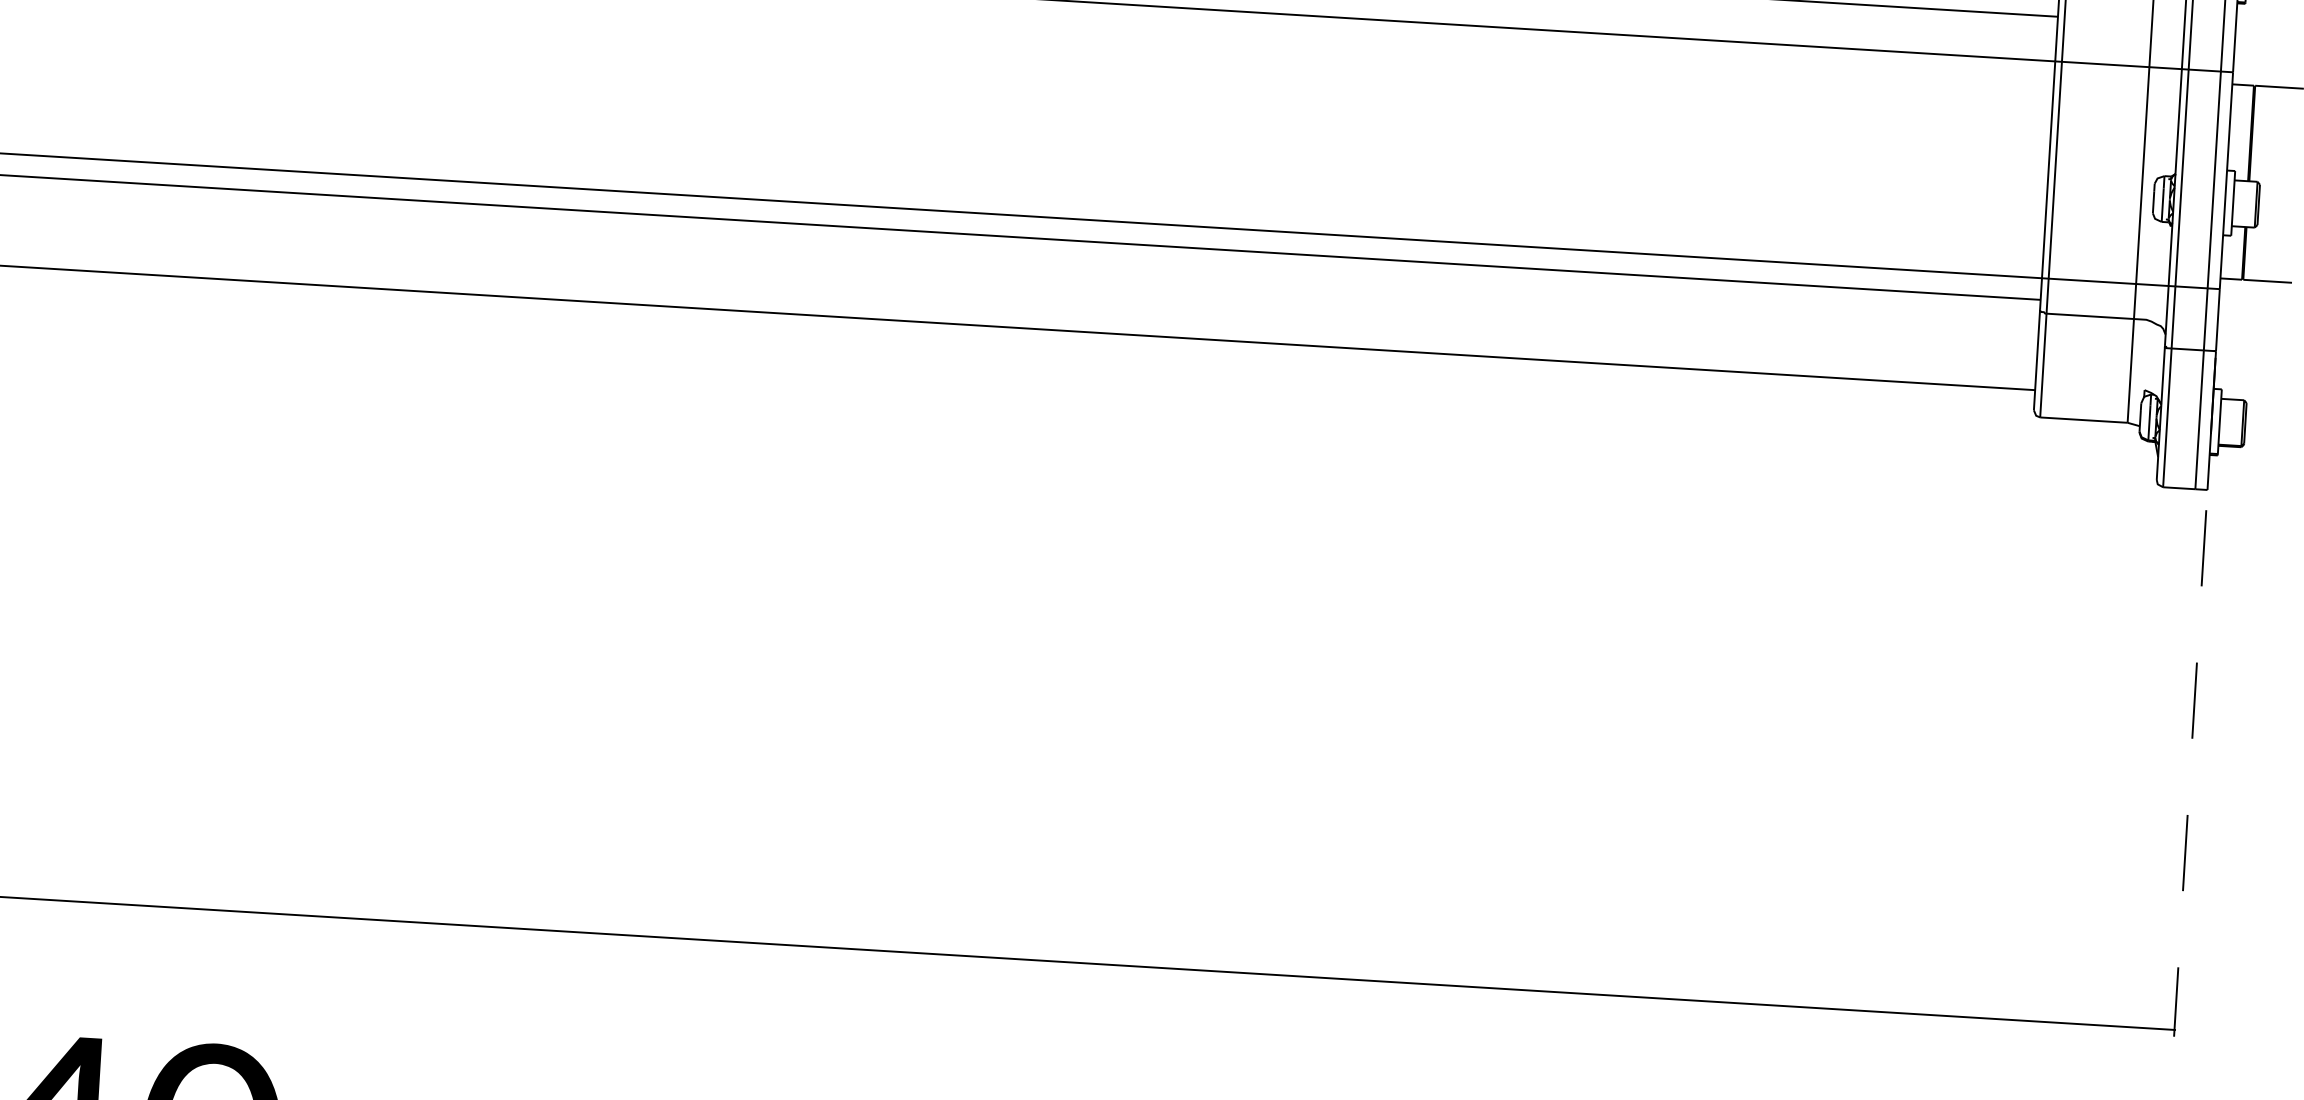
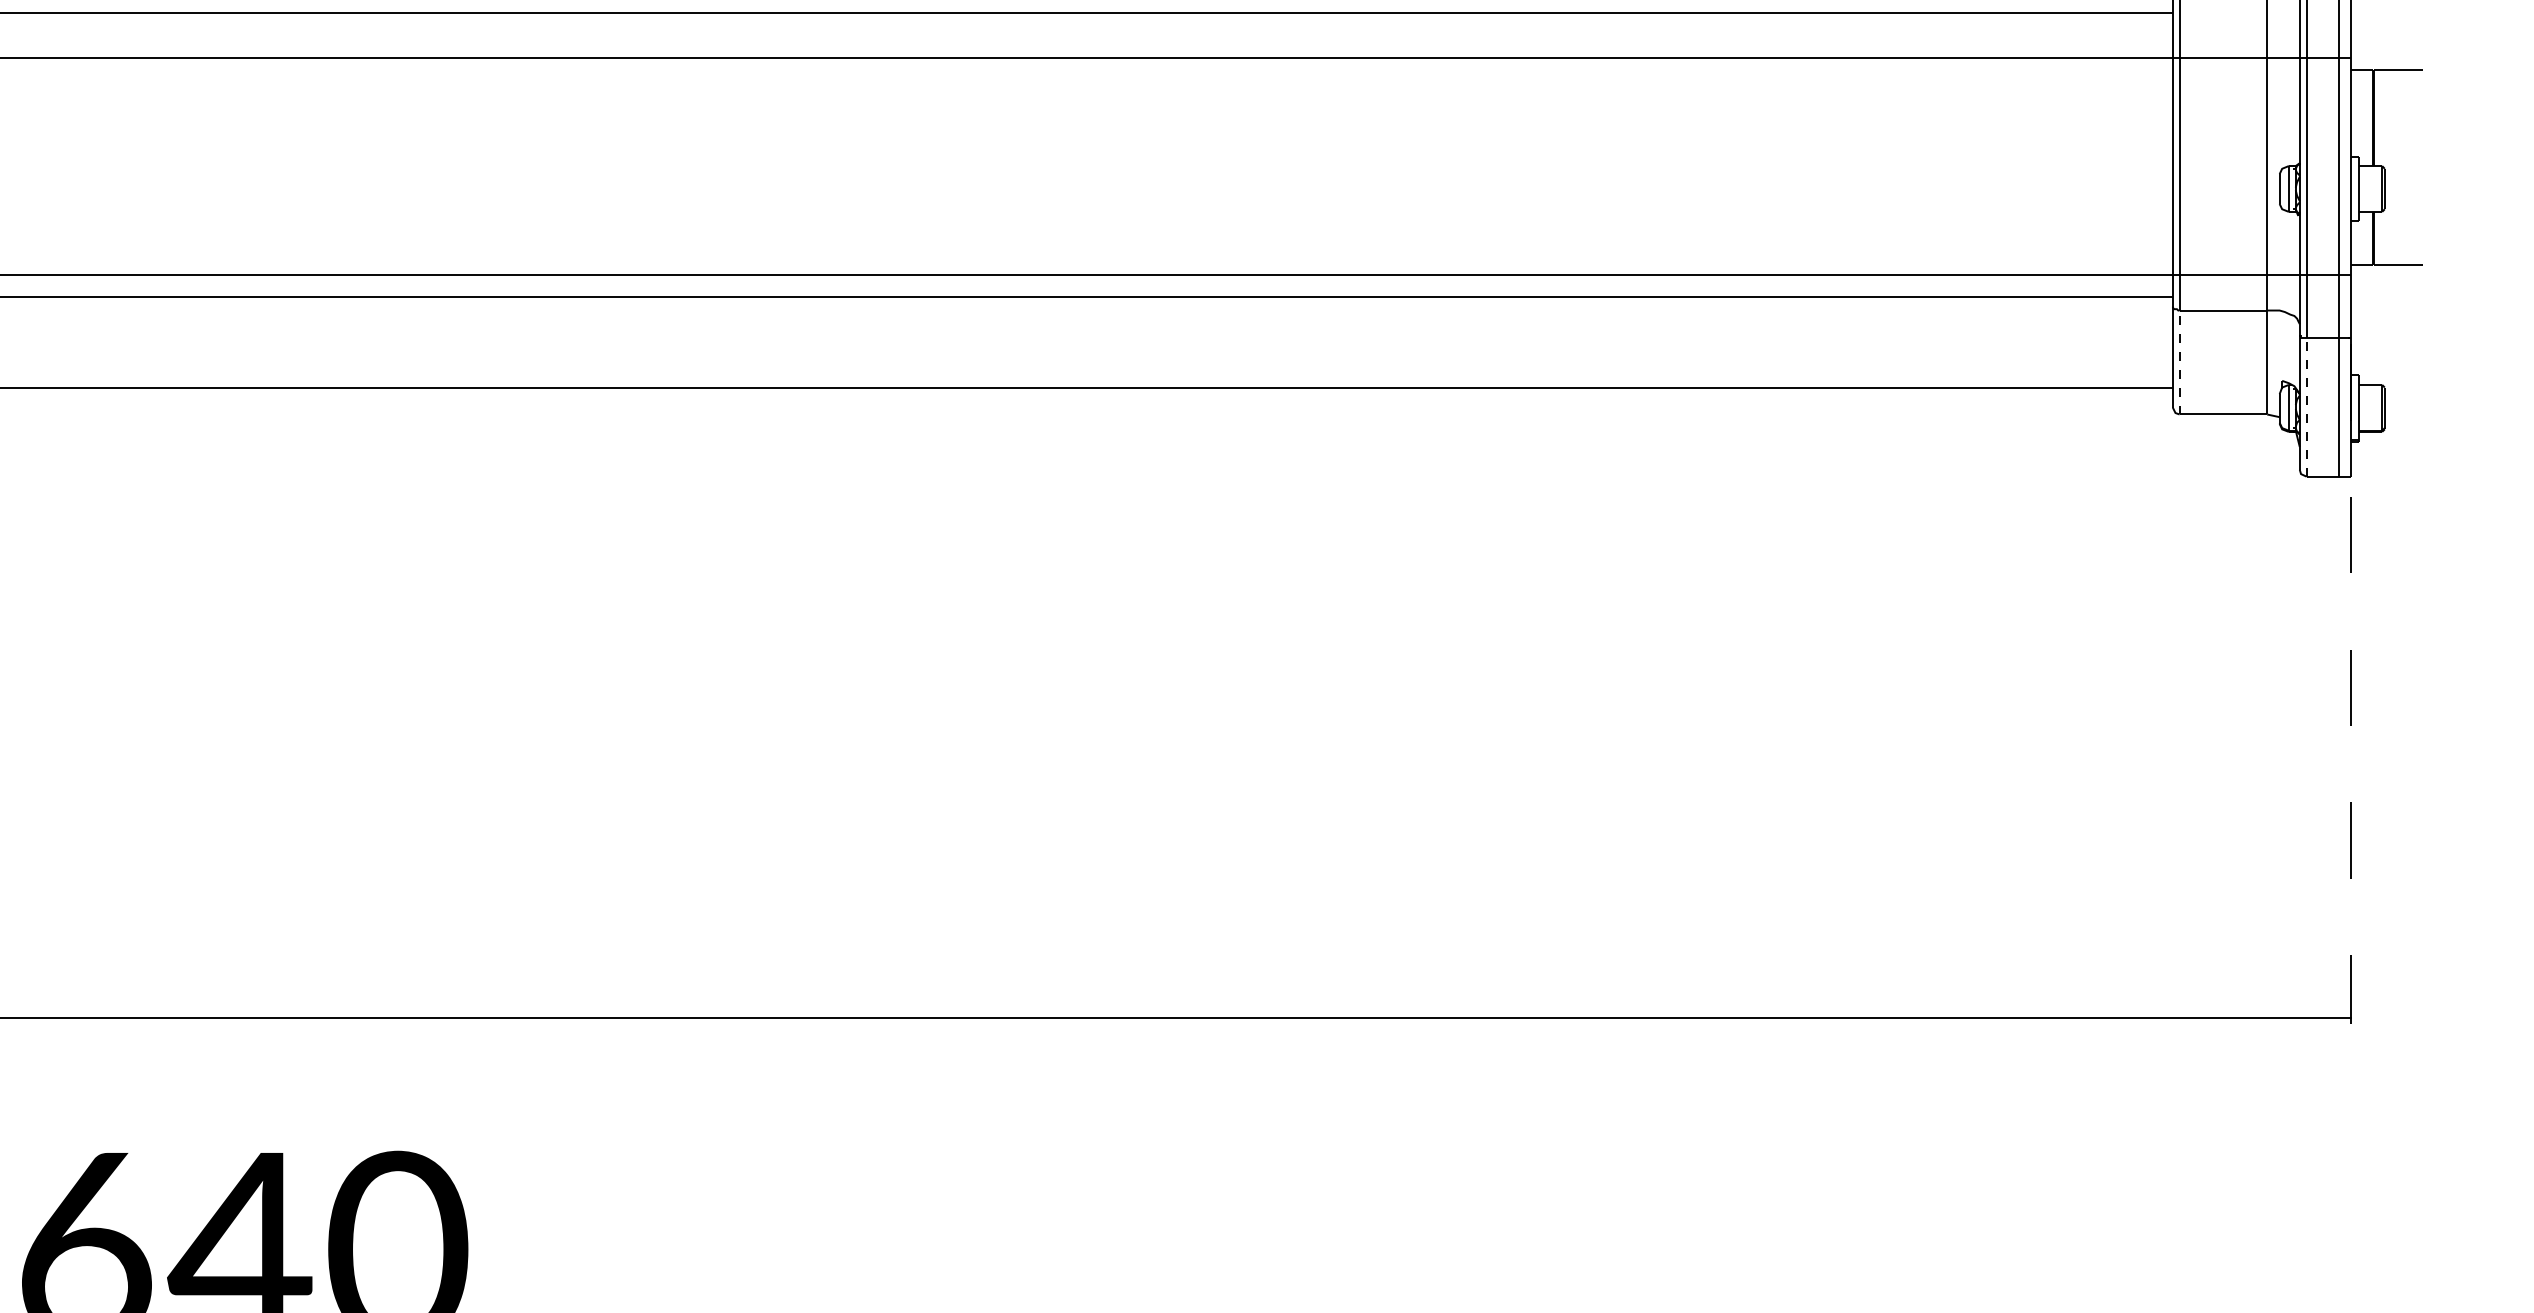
line: (2043, 365) -> (2179, 362), solid -> dashed
line: (2167, 418) -> (2306, 407), solid -> dashed

